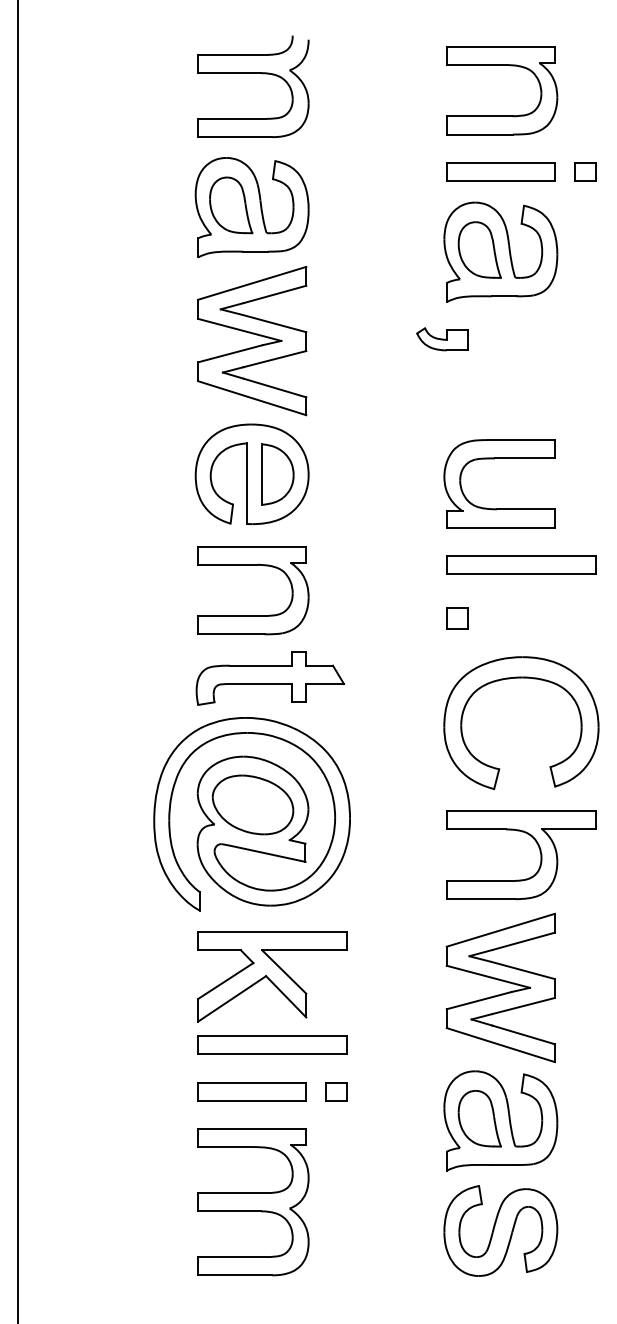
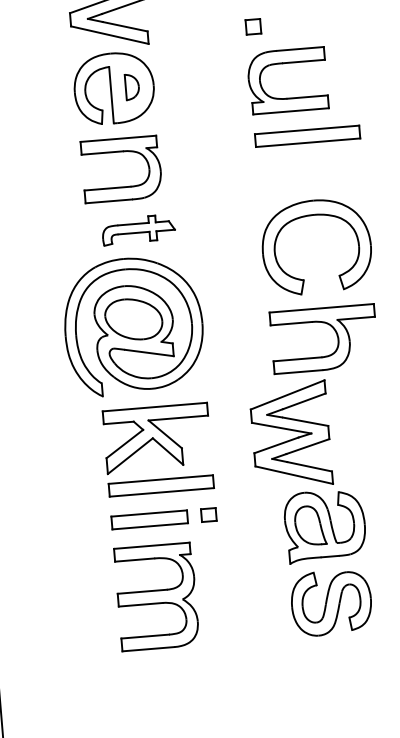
part: (277, 474) -> (131, 87), size x0.6
part: (457, 618) -> (253, 27), moved
part: (270, 678) -> (138, 230), size x0.7
part: (501, 981) -> (291, 430), moved

